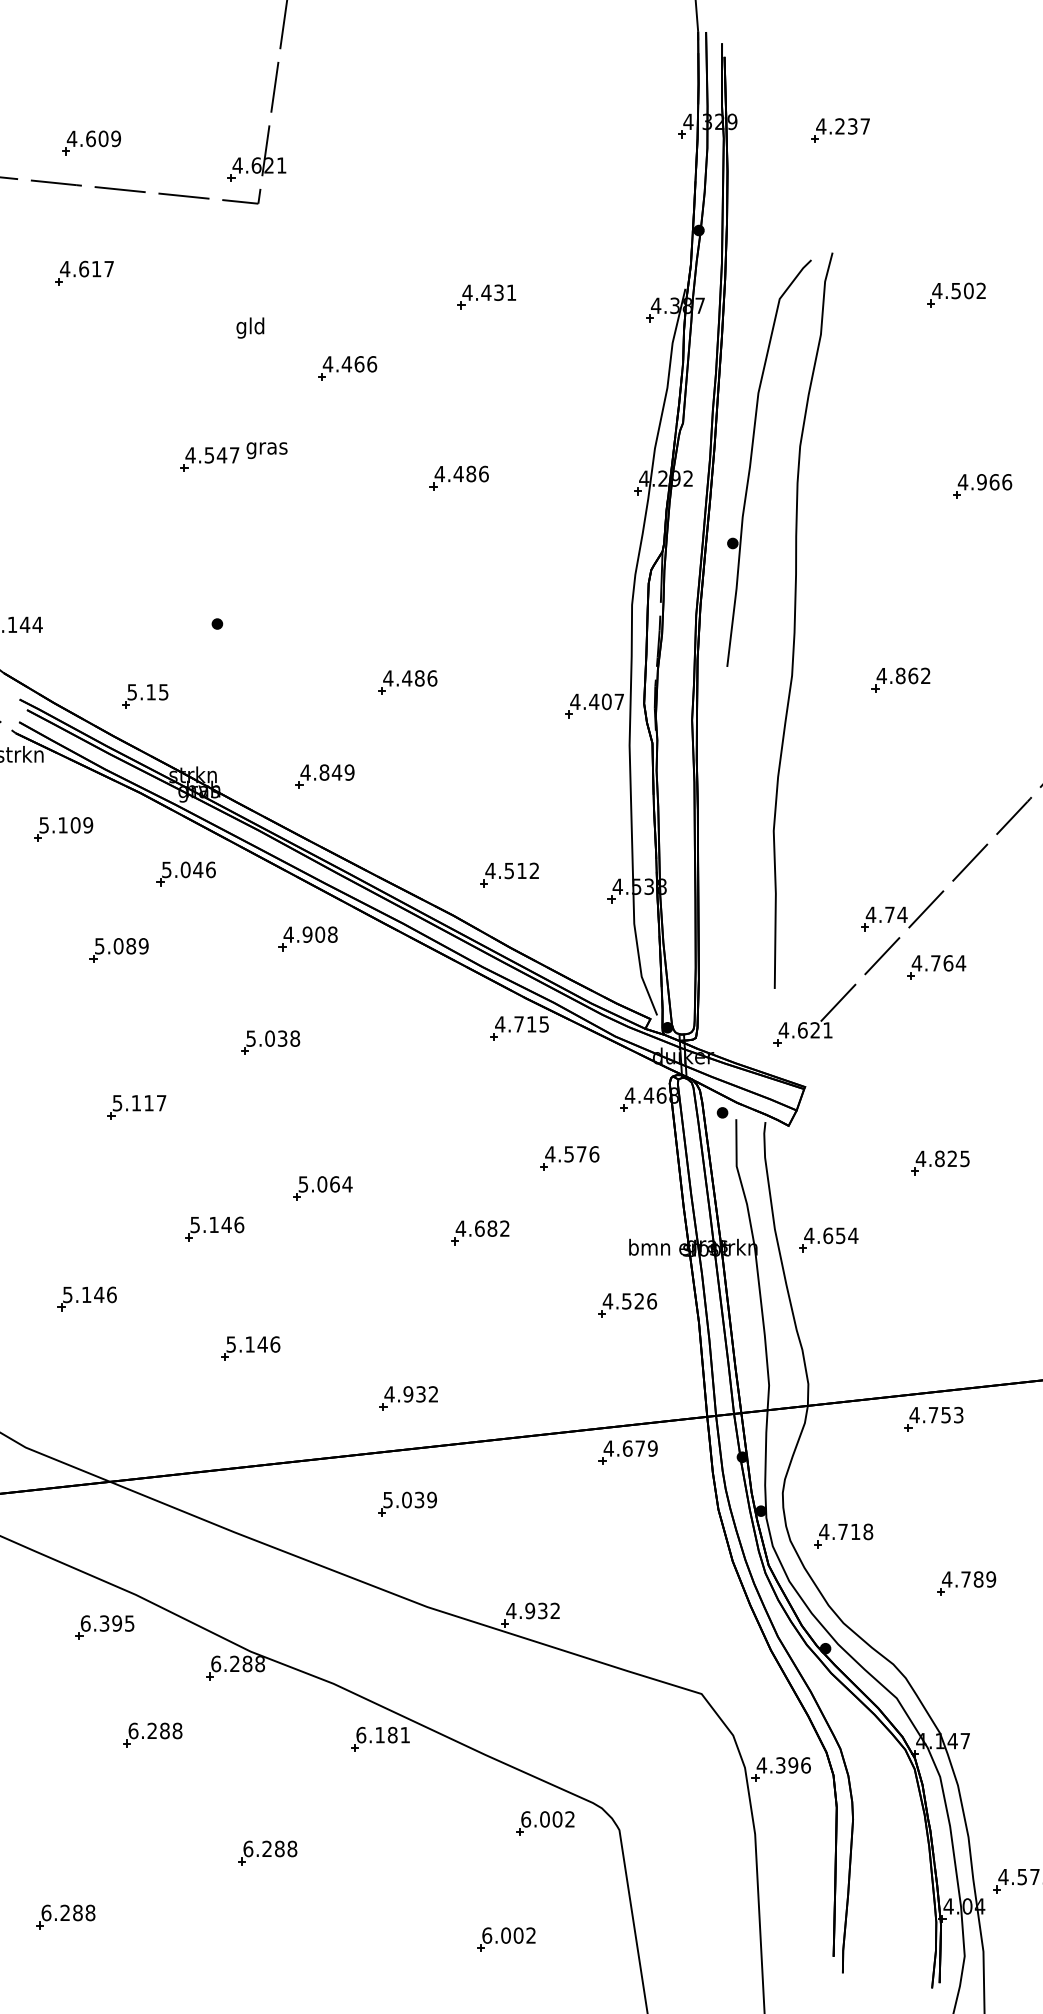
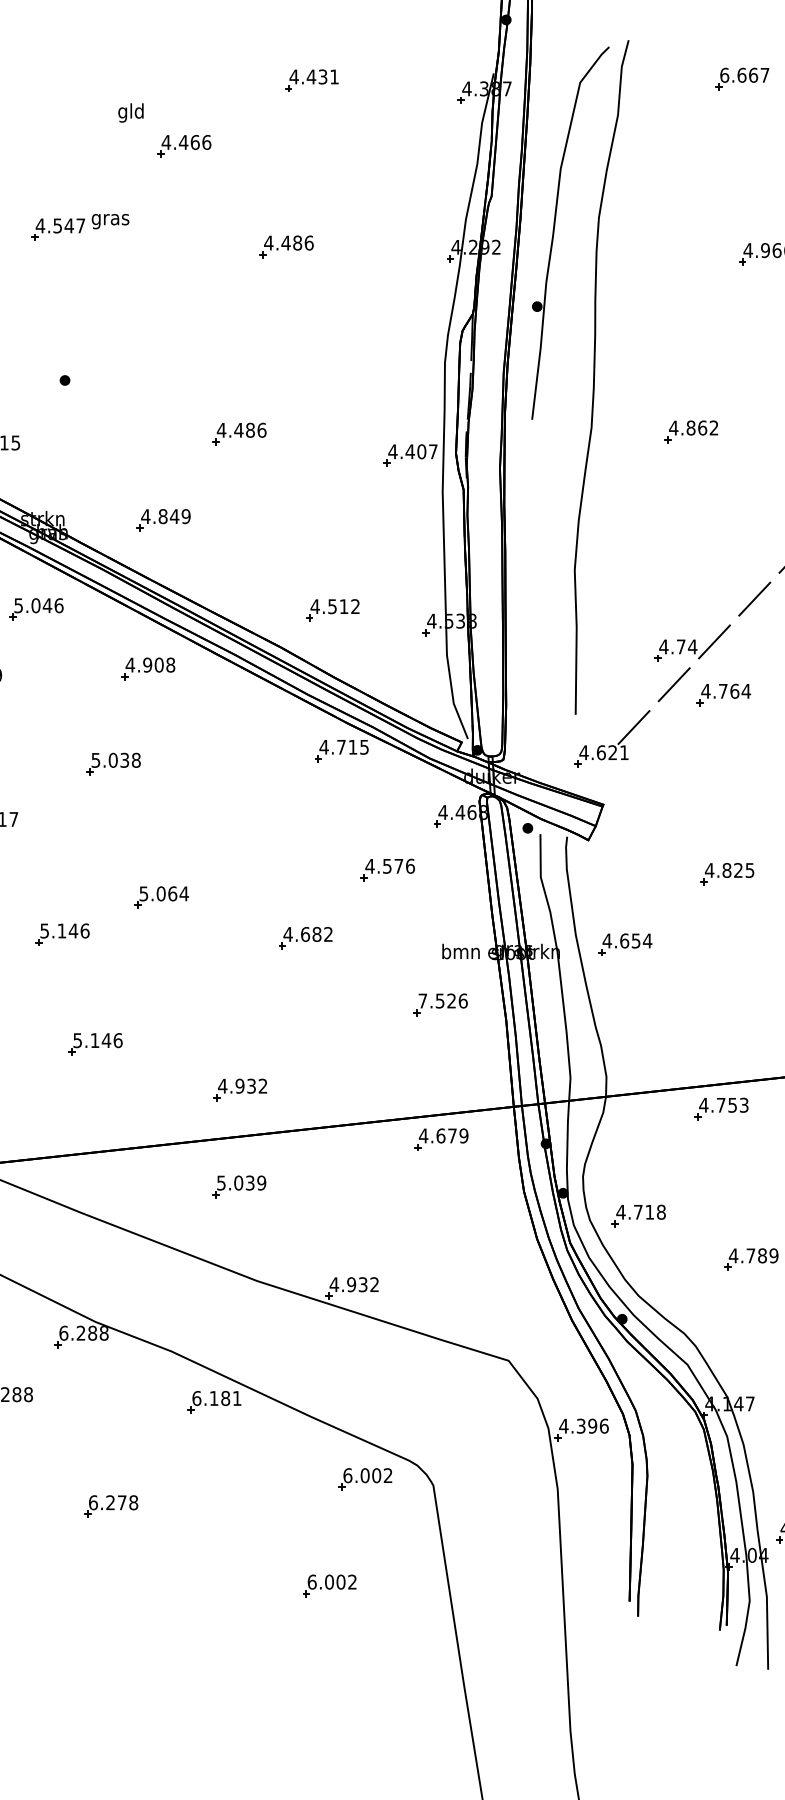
text: (958, 290) -> (744, 74), 4.502 -> 6.667
text: (250, 327) -> (131, 112), moved
text: (607, 1301) -> (422, 1001), 4.526 -> 7.526
text: (279, 1848) -> (121, 1502), 6.288 -> 6.278

